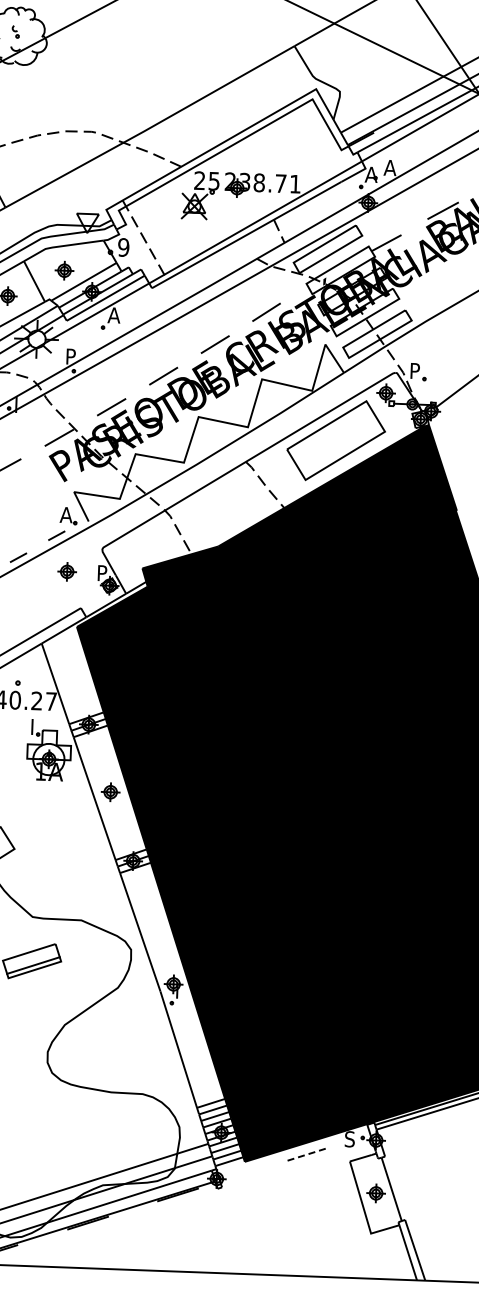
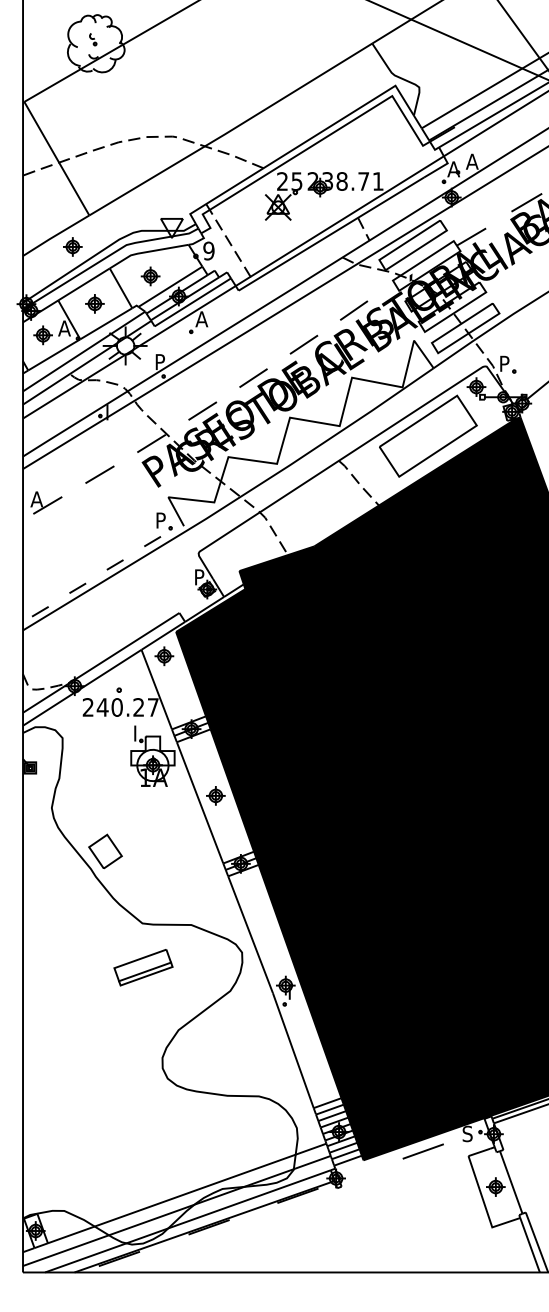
text: (66, 515) -> (161, 520), A -> P
part: (67, 572) -> (164, 656), moved
line: (305, 1155) -> (423, 1151), dashed -> solid

